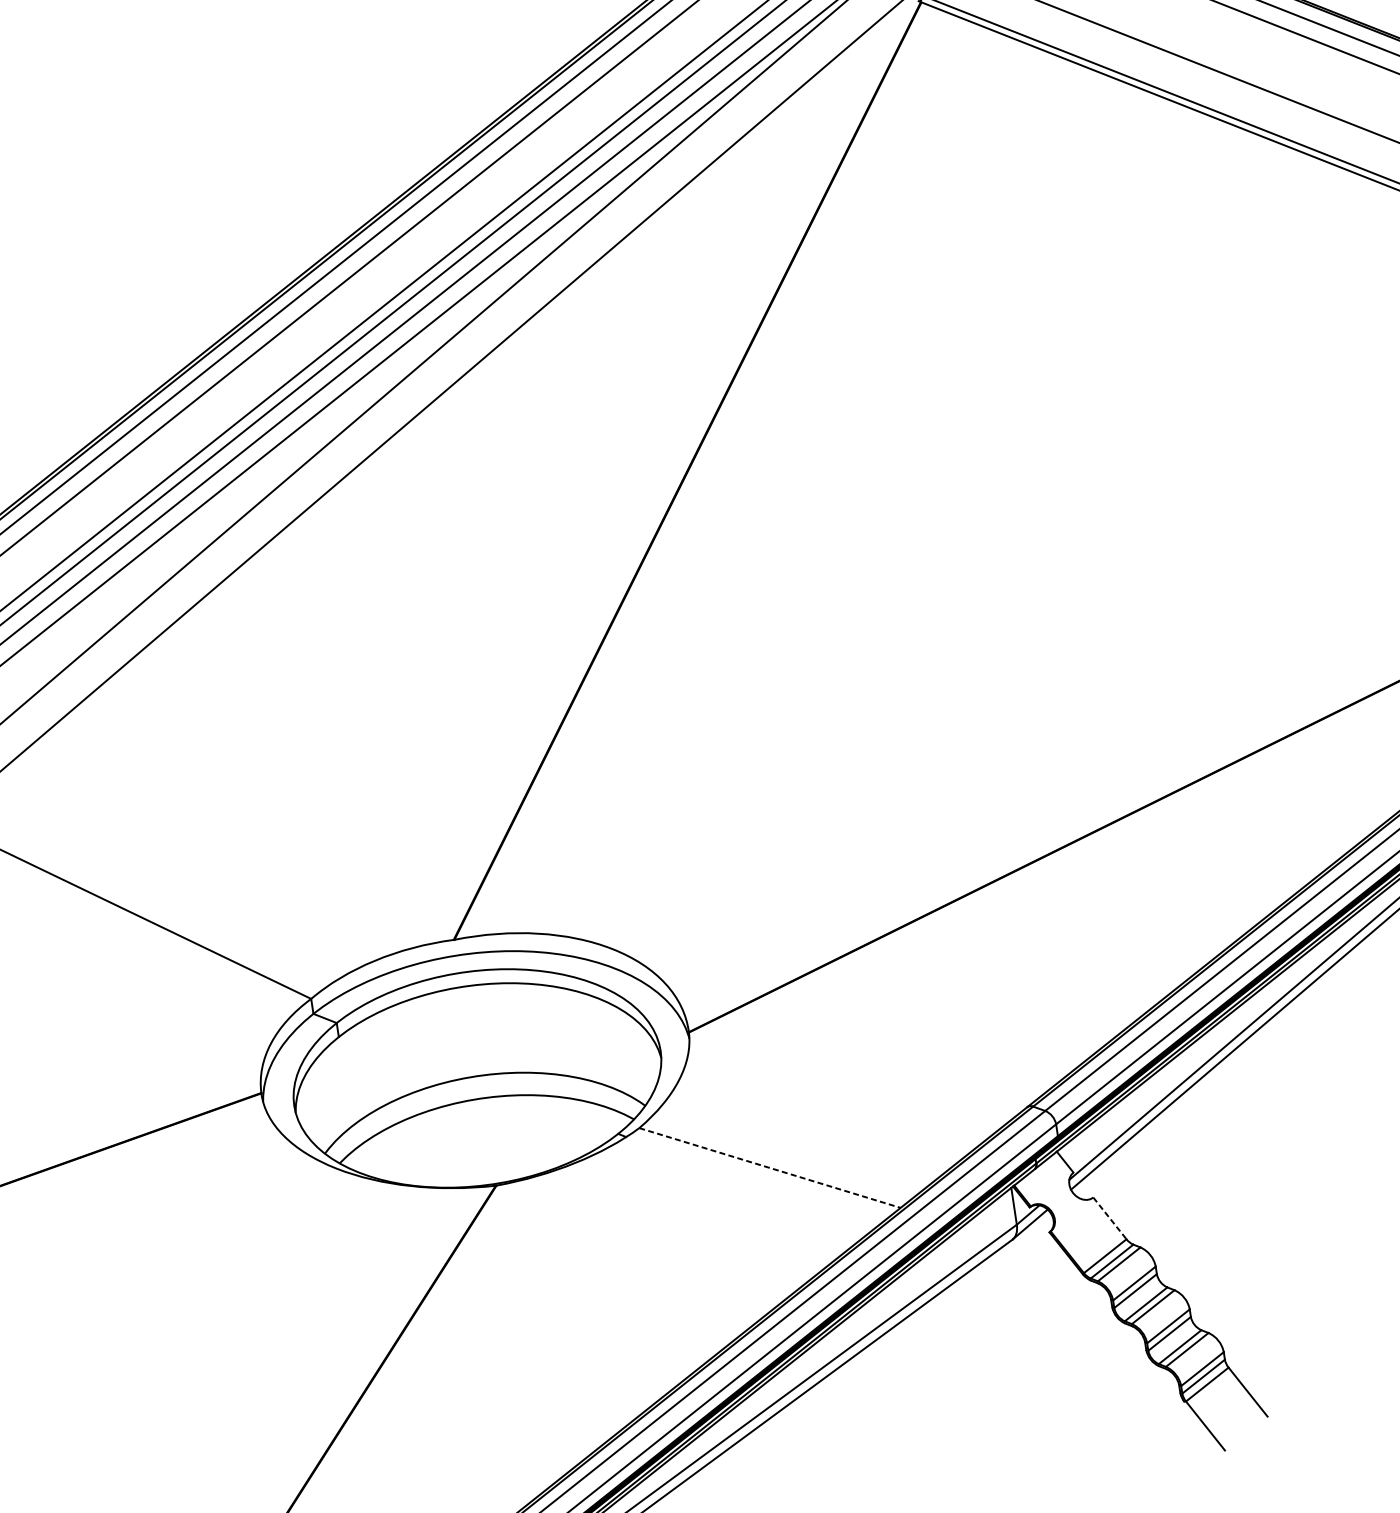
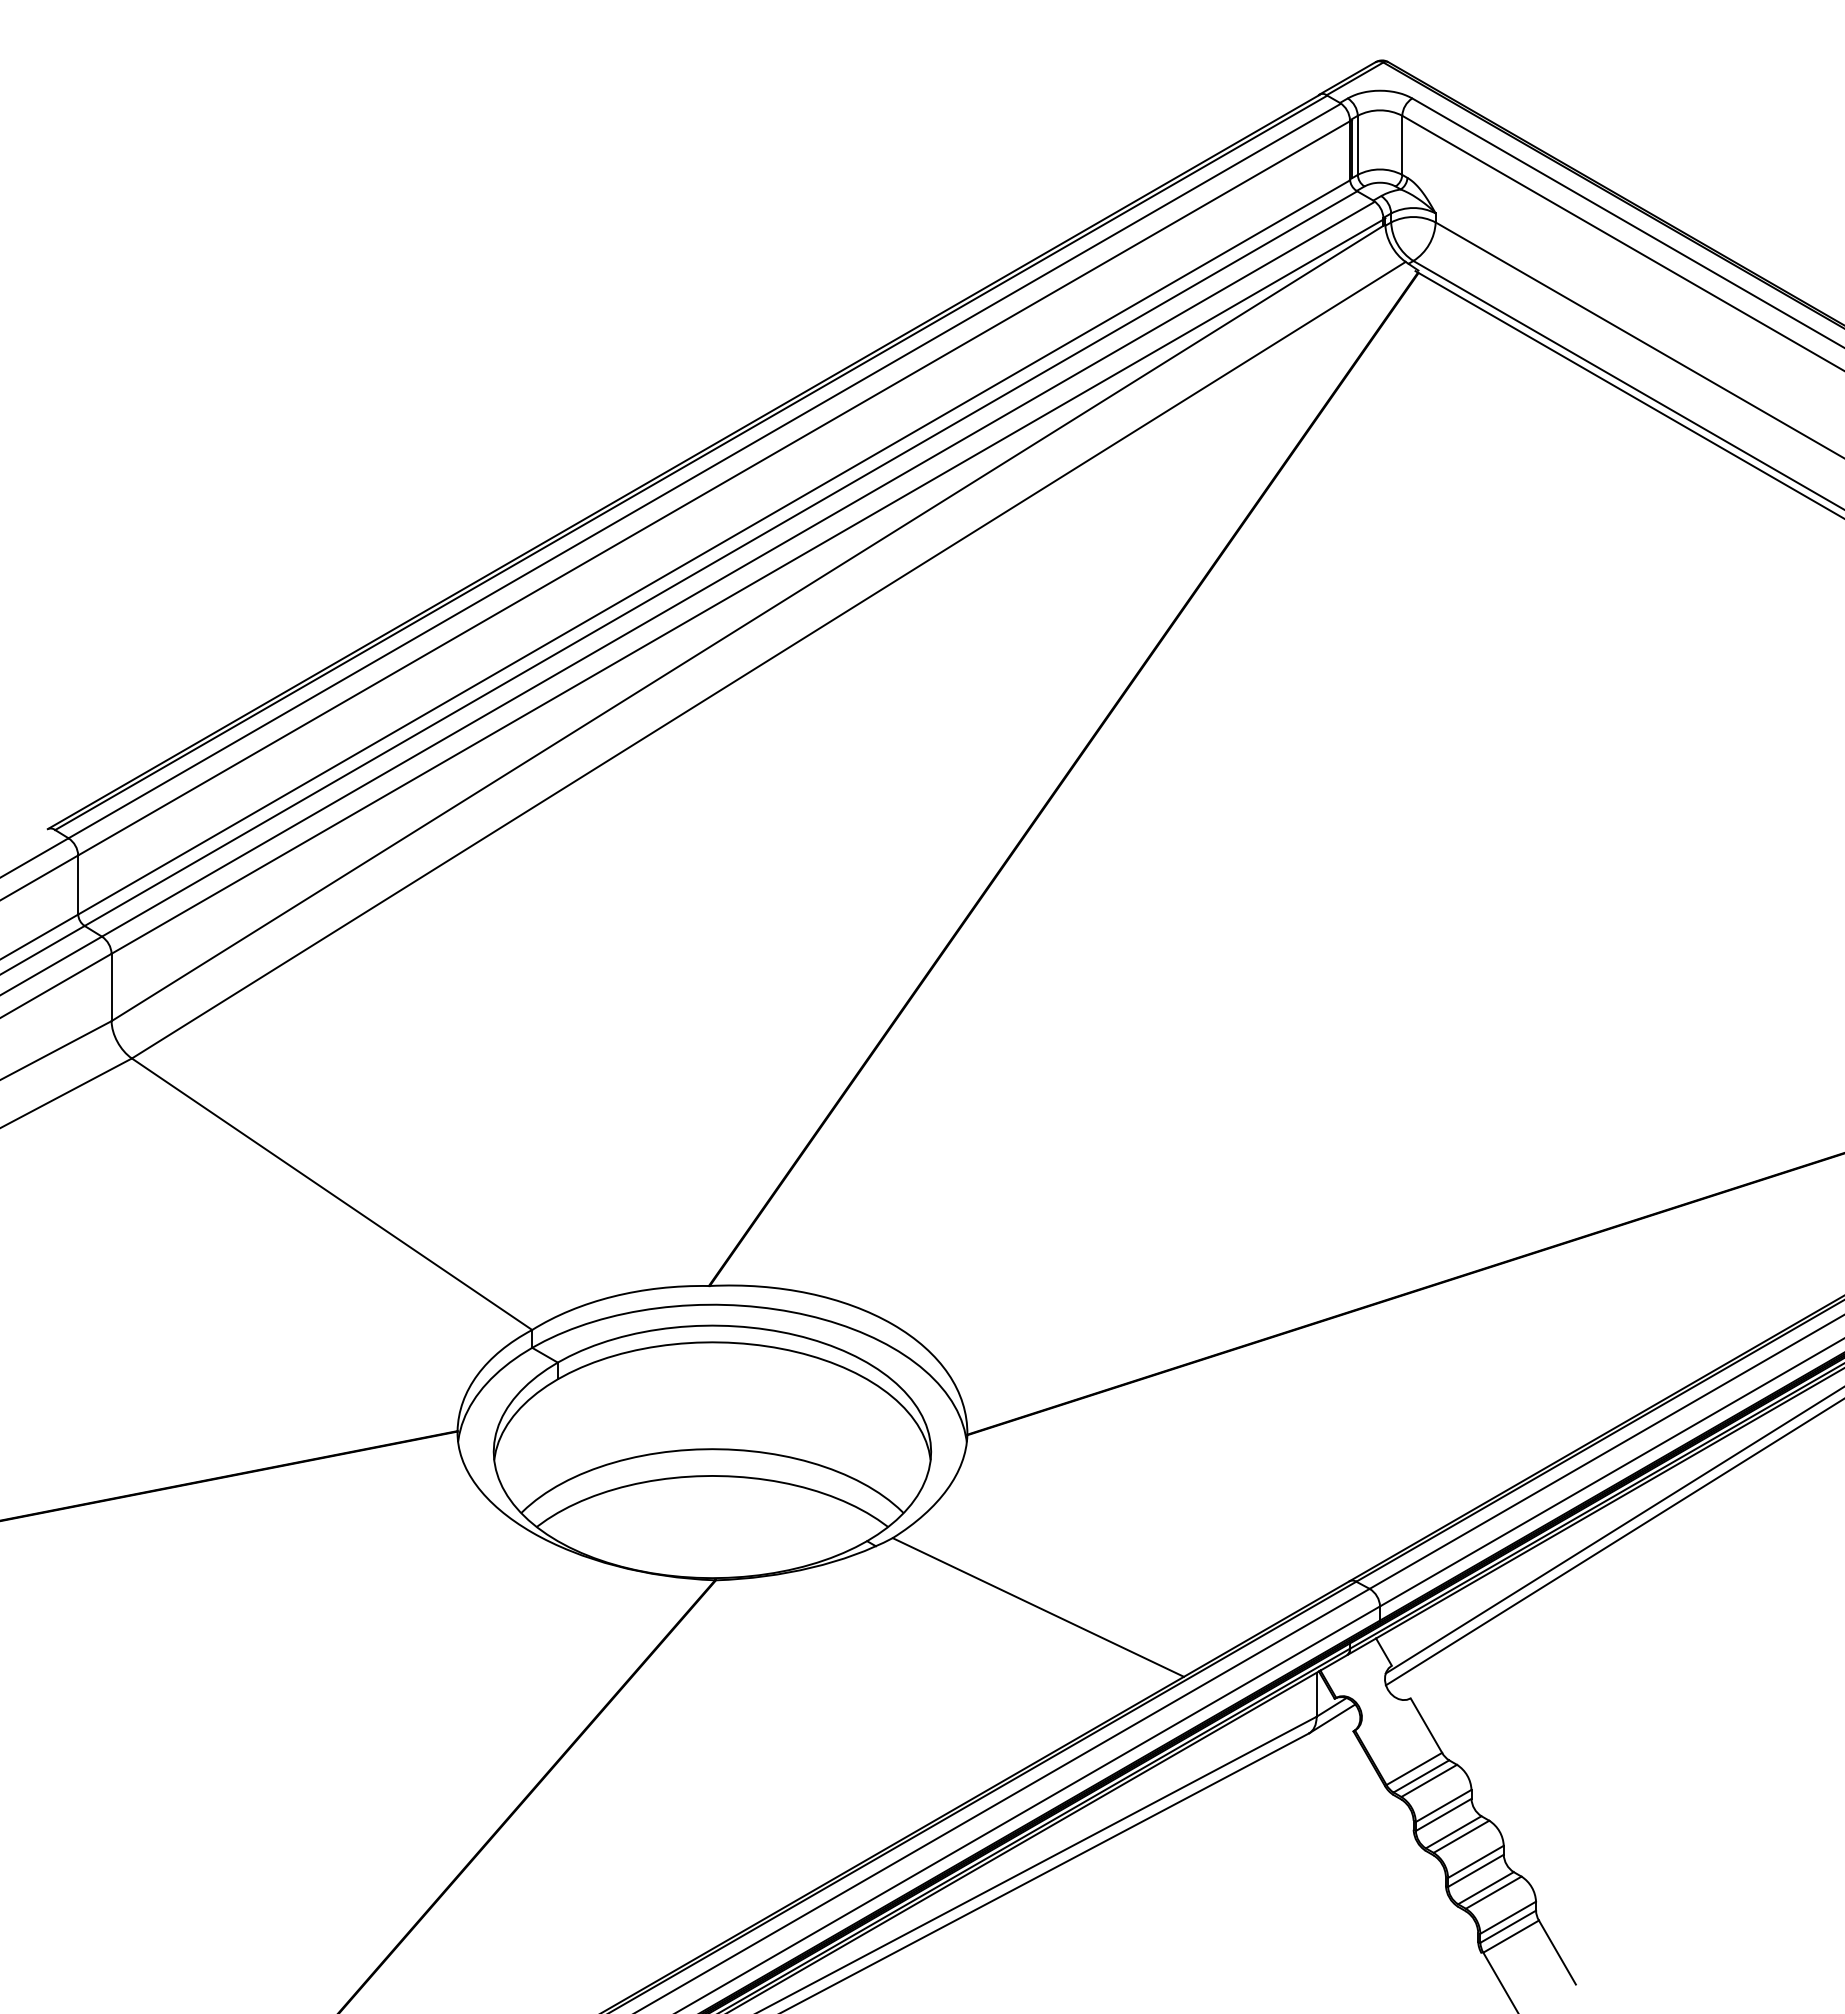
line: (770, 1168) -> (1038, 1607), dashed -> solid
line: (1110, 1219) -> (1426, 1726), dashed -> solid

